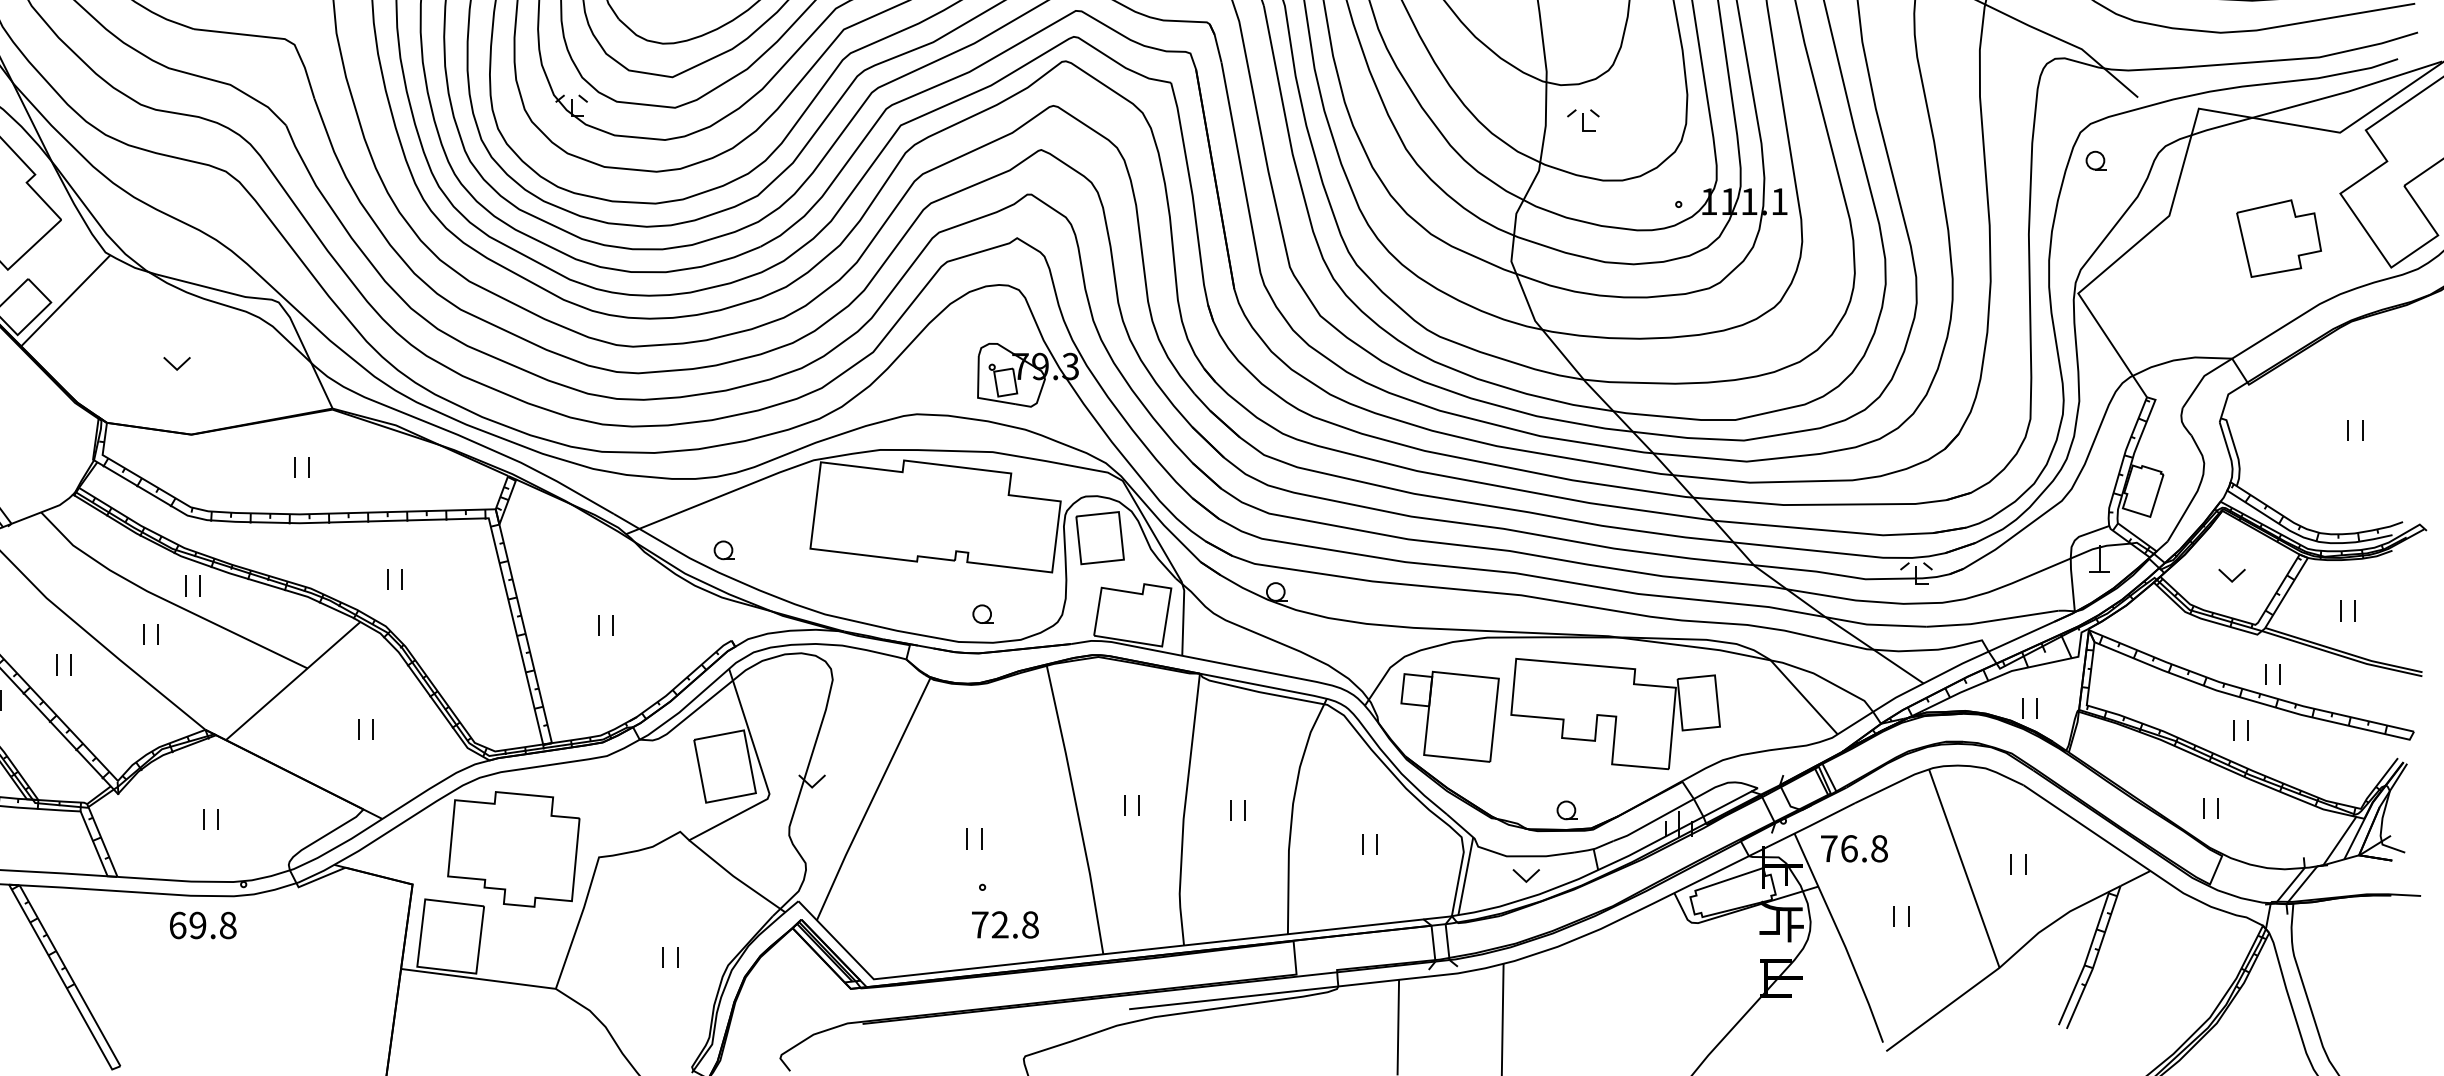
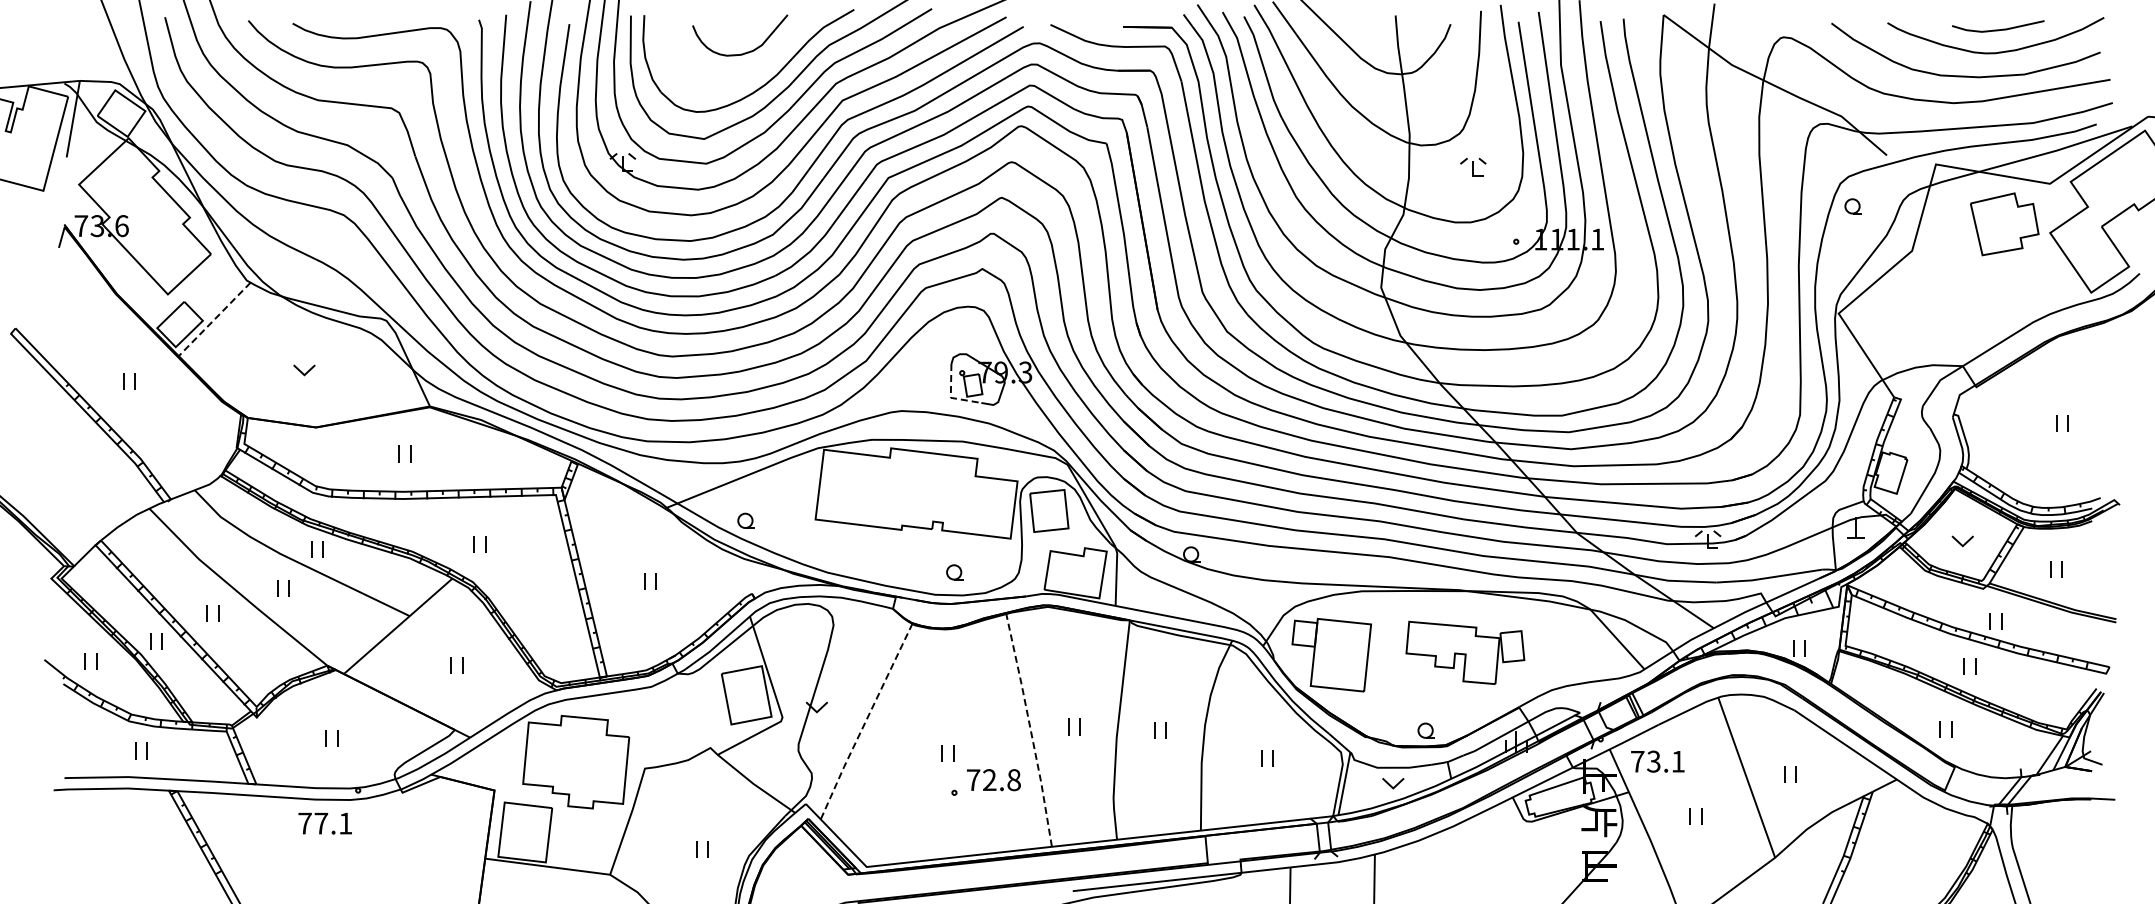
part: (1583, 119) -> (1473, 166), moved
part: (2278, 238) -> (2004, 224), moved
line: (65, 300) -> (214, 319), solid -> dashed
line: (977, 396) -> (950, 396), solid -> dashed
part: (1615, 713) -> (1465, 652), size x0.7
line: (872, 798) -> (865, 721), solid -> dashed
line: (1076, 808) -> (1030, 729), solid -> dashed
text: (1864, 848) -> (1666, 761), 76.8 -> 73.1
text: (203, 925) -> (325, 823), 69.8 -> 77.1
text: (1004, 925) -> (993, 780), moved

